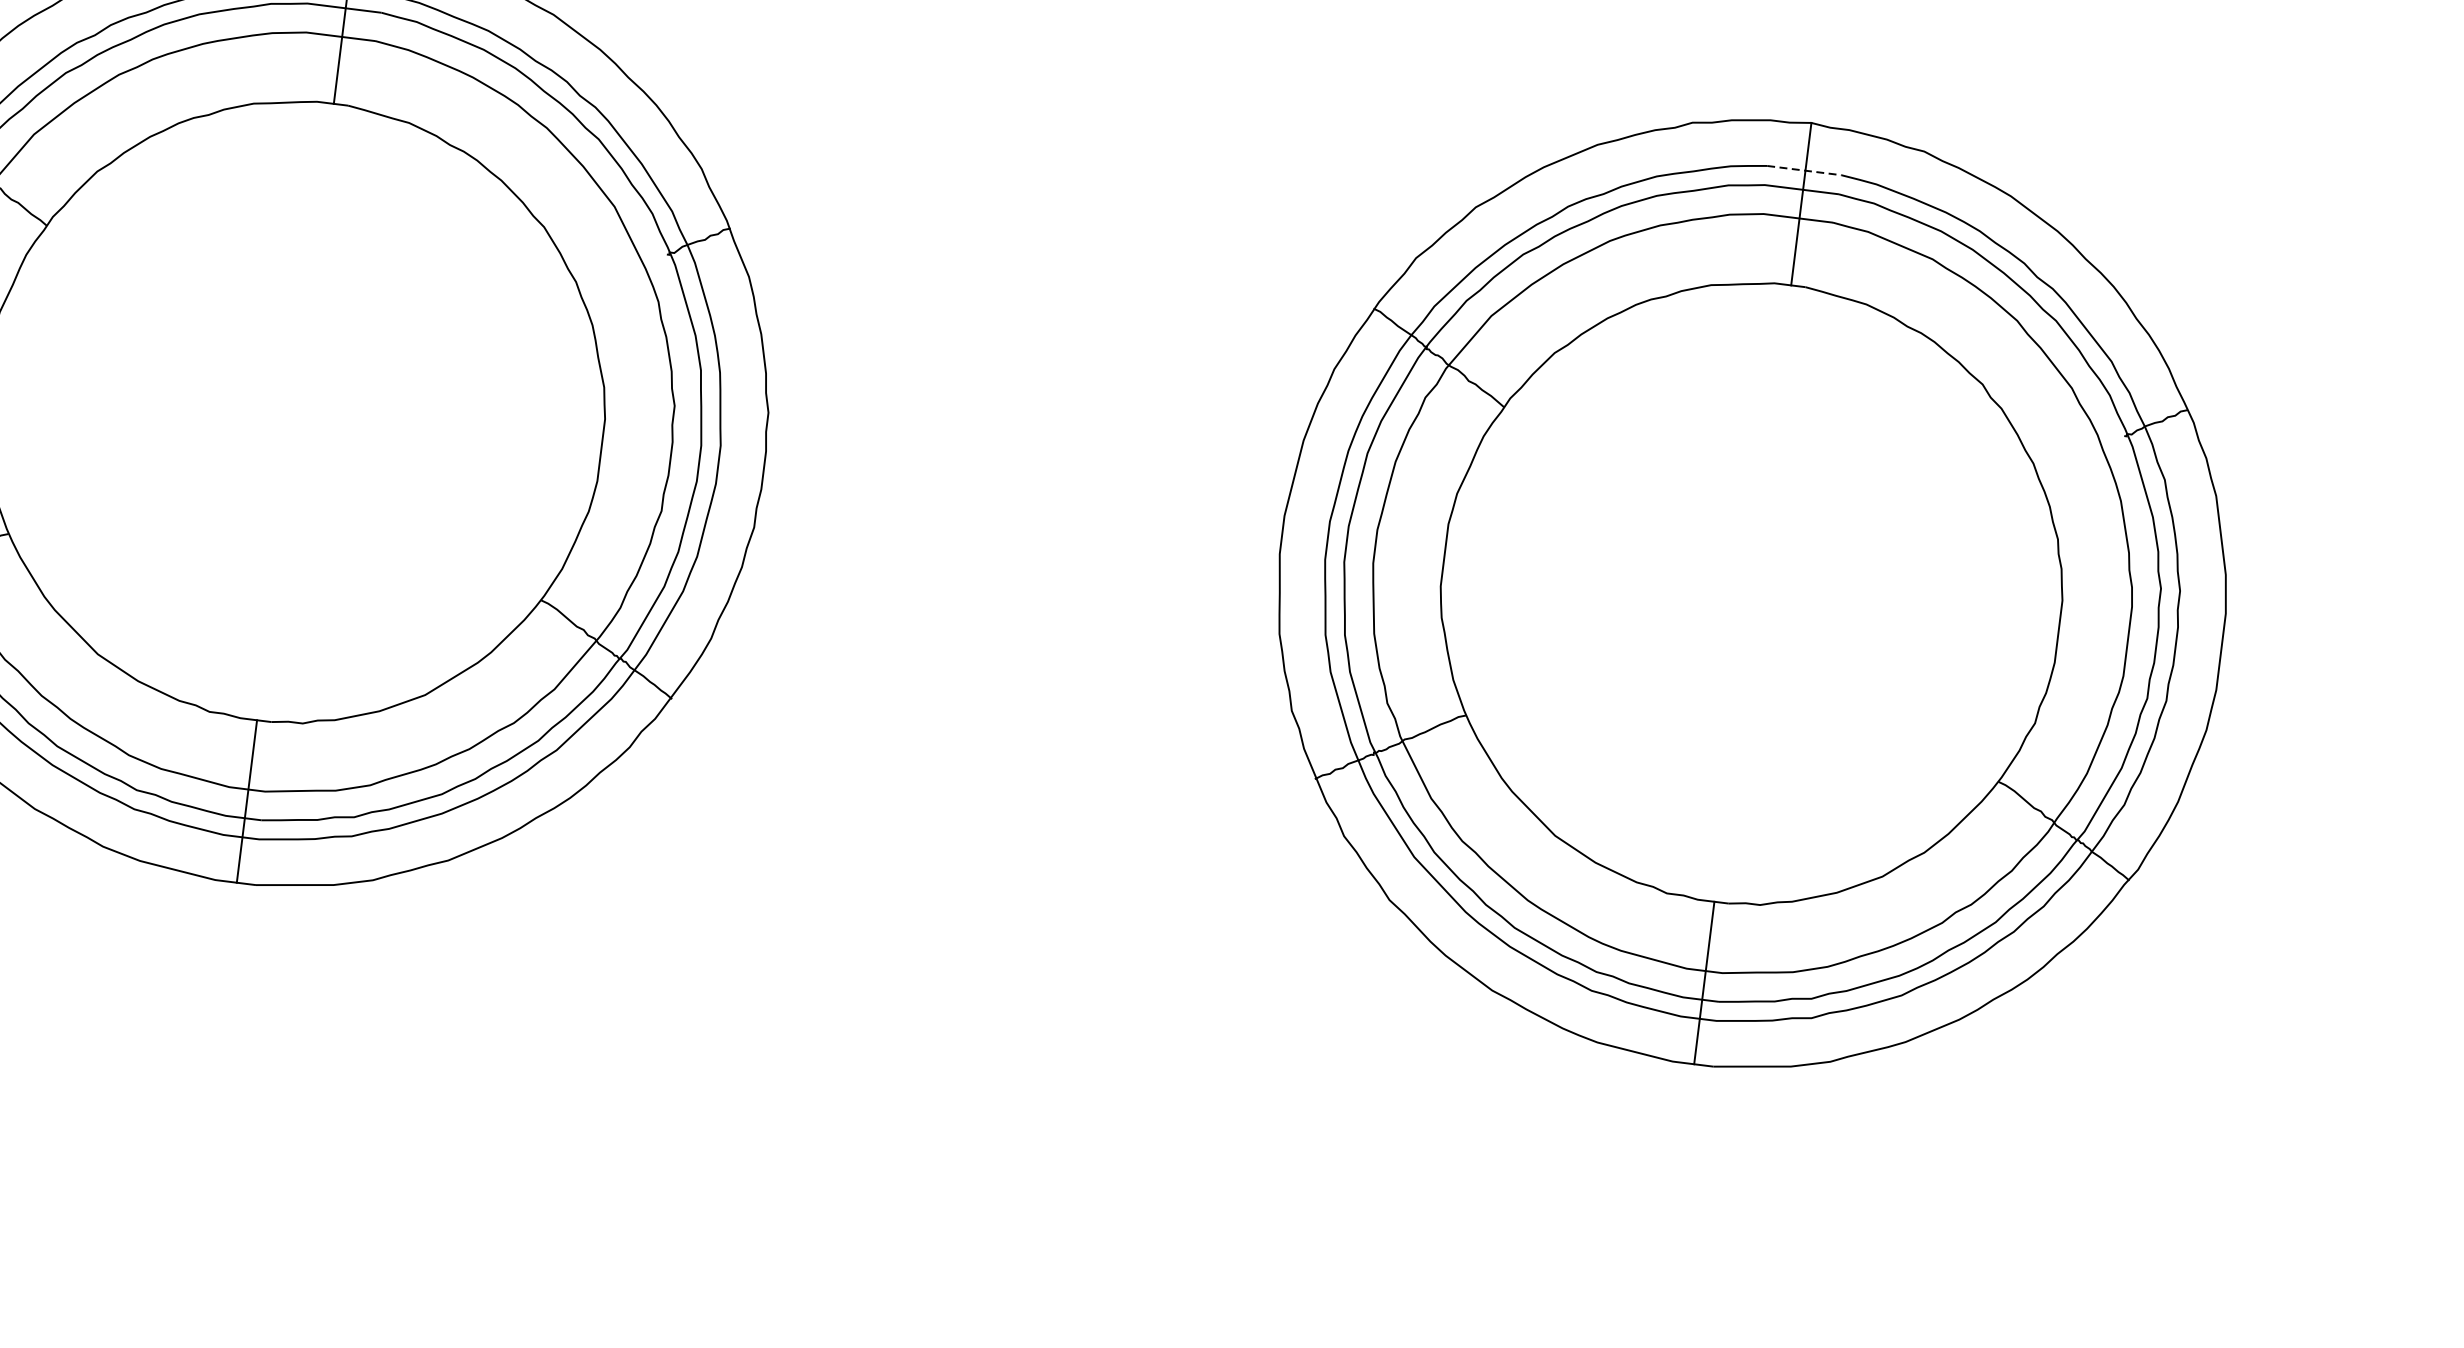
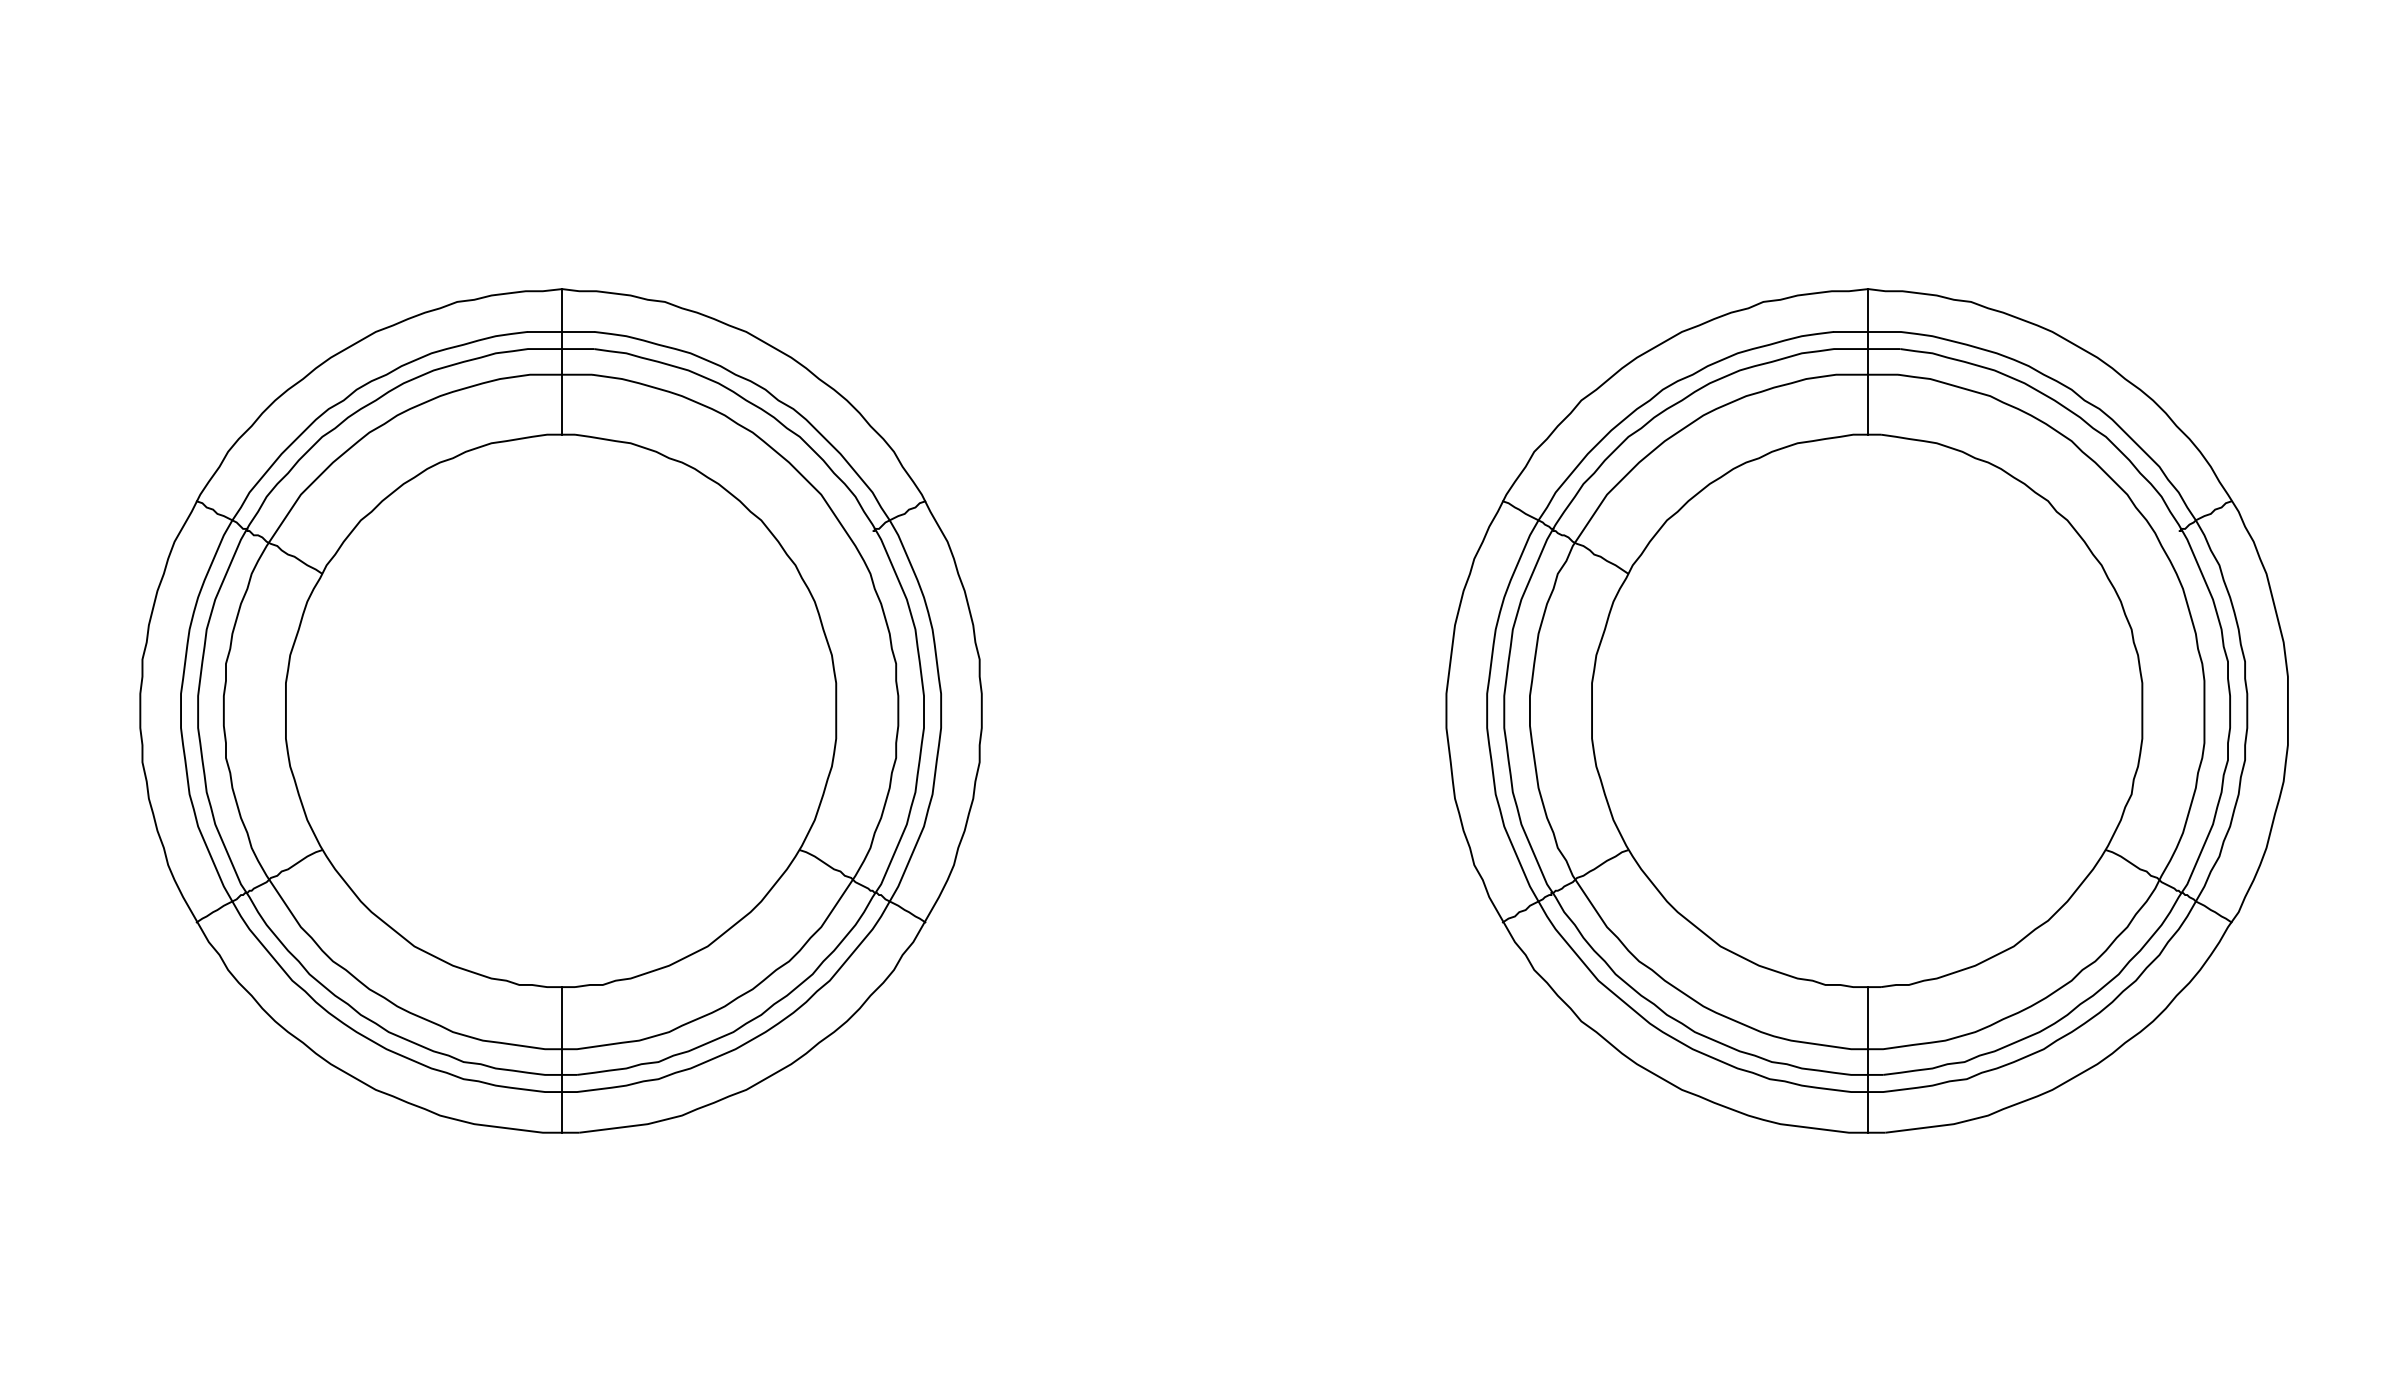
line: (1804, 170) -> (1867, 331), dashed -> solid

